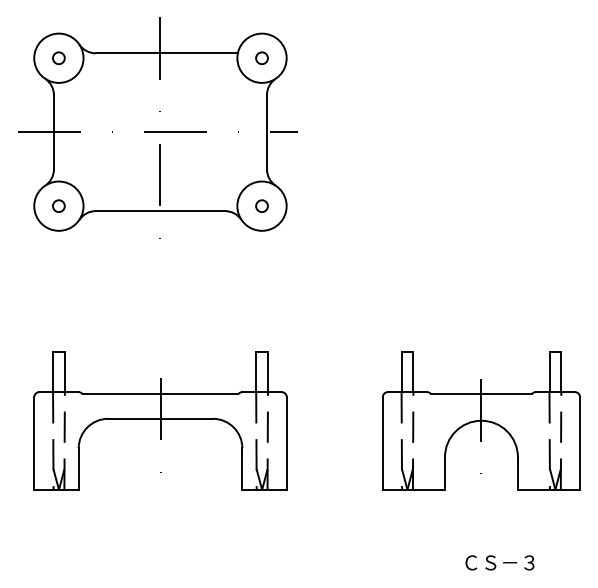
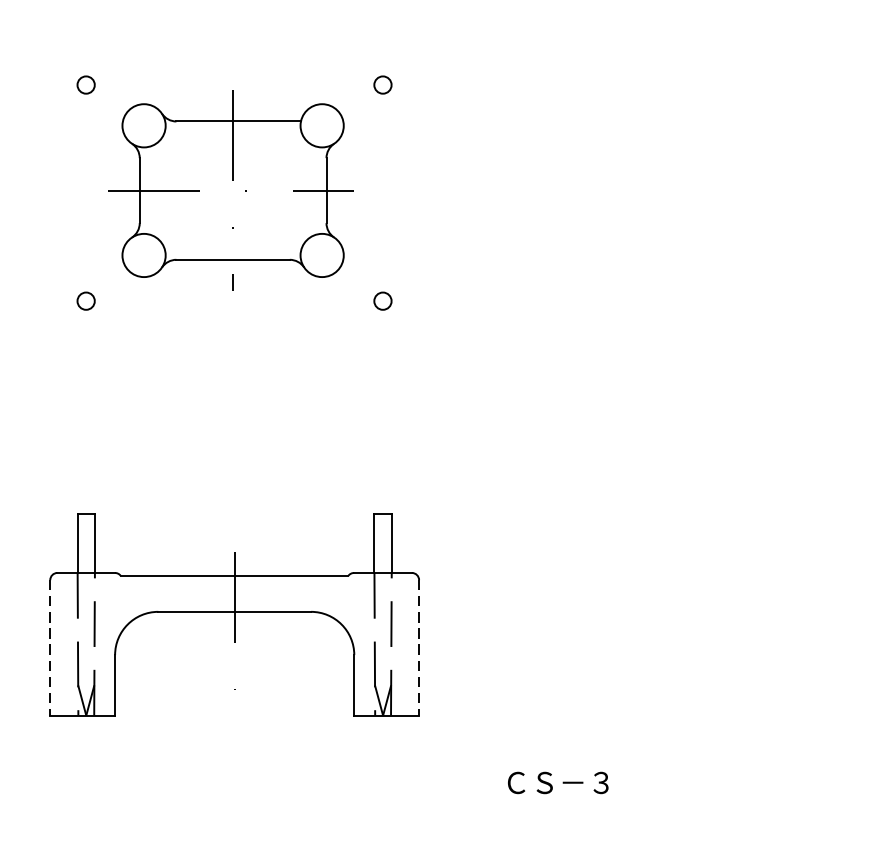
part: (157, 127) -> (230, 186), size x0.6
part: (481, 420) -> (703, 614), removed
line: (34, 443) -> (50, 647), solid -> dashed
line: (286, 443) -> (418, 647), solid -> dashed
text: (499, 562) -> (557, 782), moved

